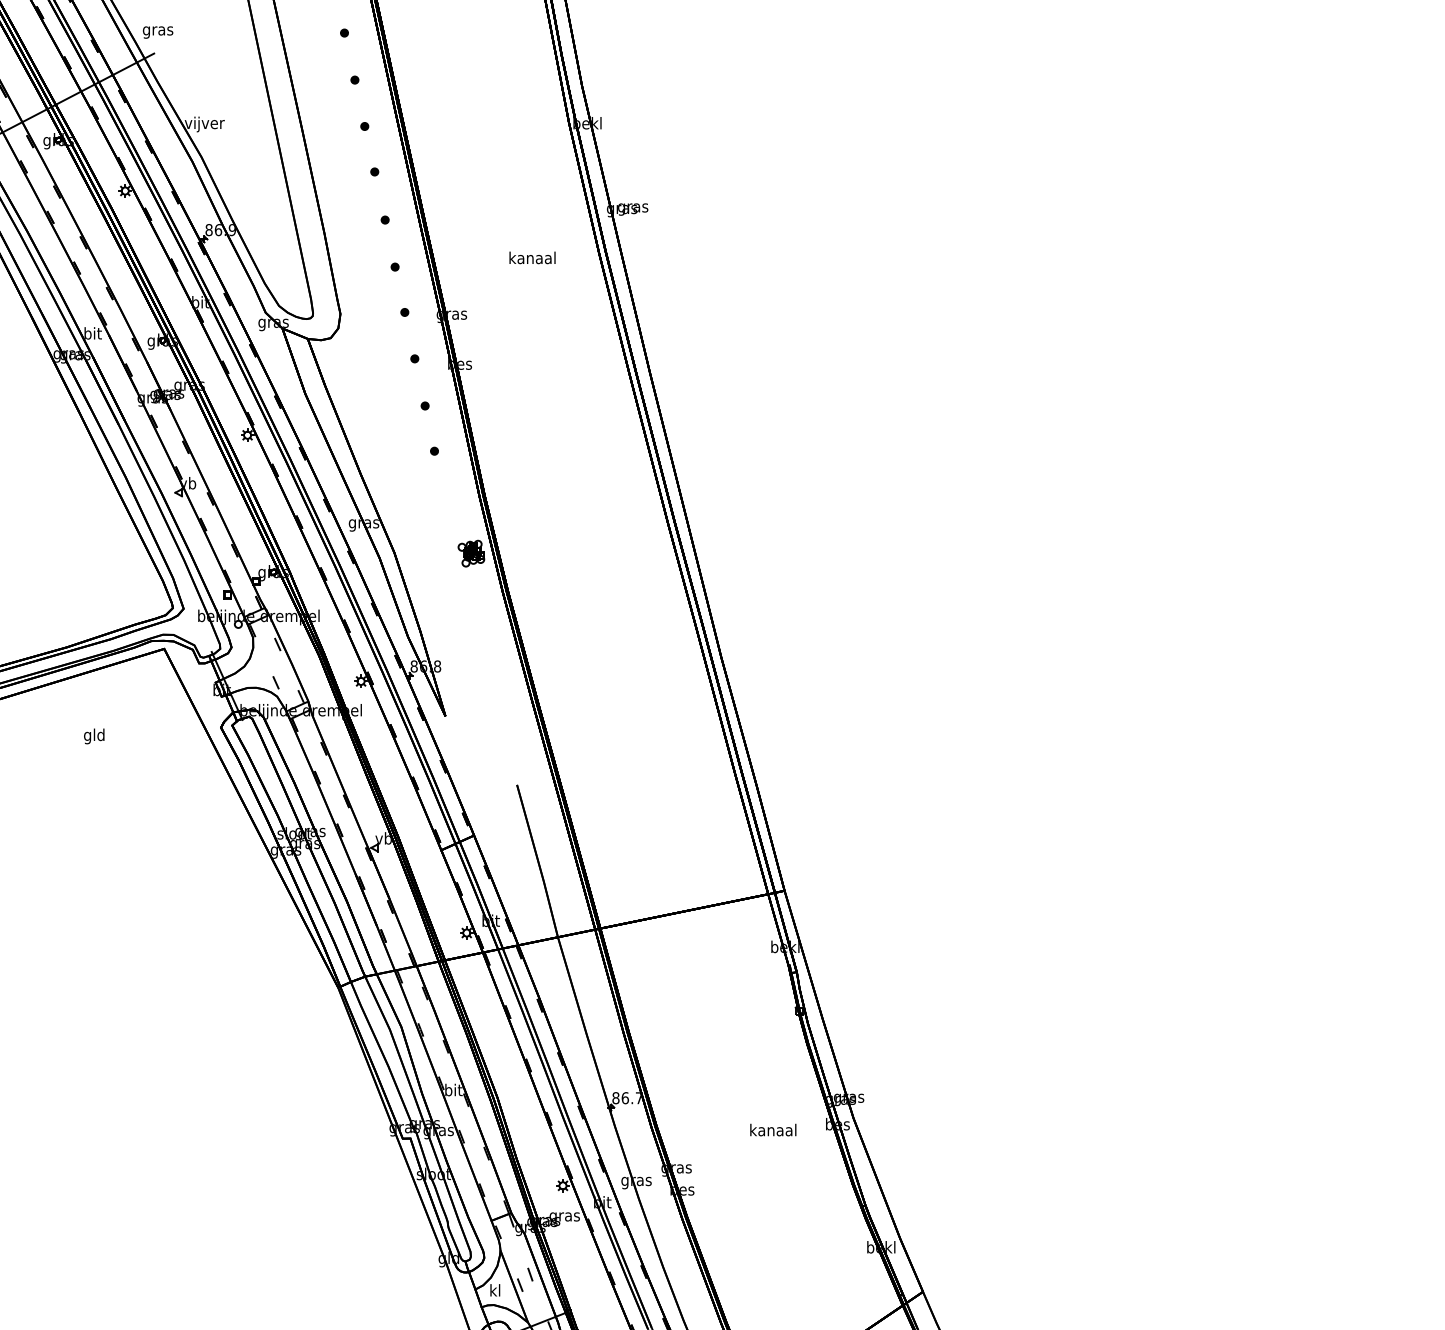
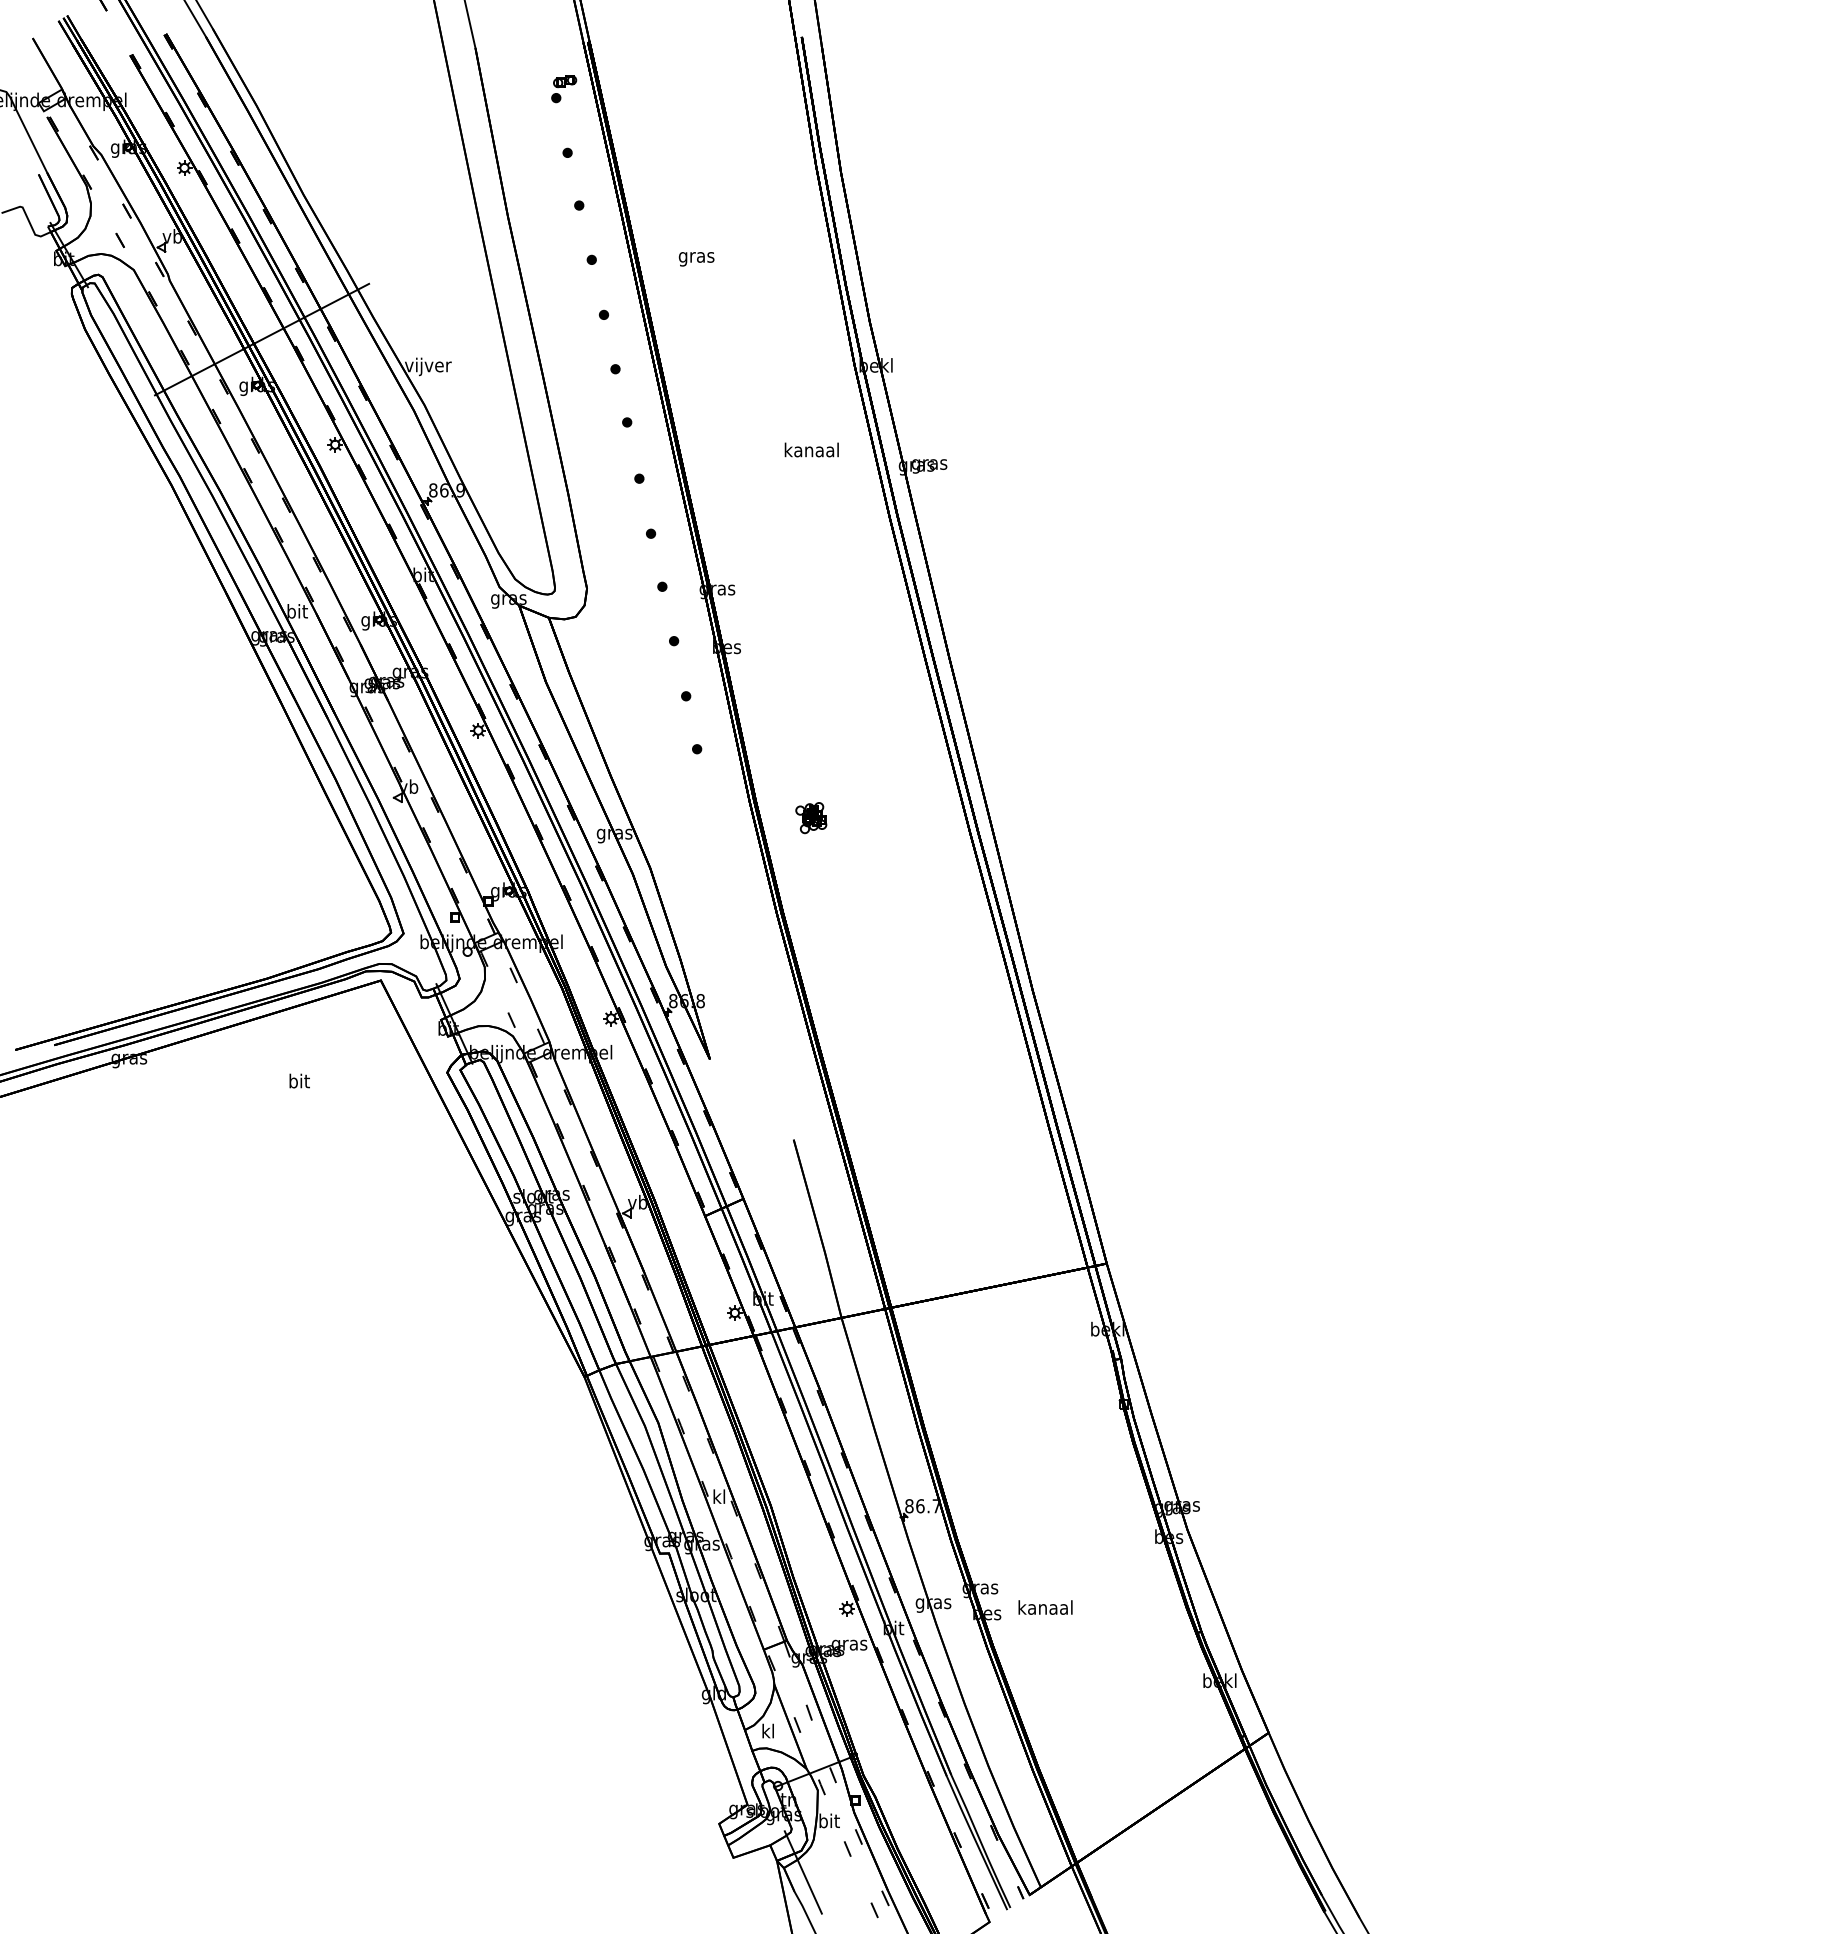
text: (157, 32) -> (696, 259), moved
text: (532, 257) -> (811, 449), moved
part: (471, 554) -> (811, 818), moved
text: (93, 736) -> (298, 1082), gld -> bit
text: (453, 1089) -> (719, 1496), bit -> kl
text: (773, 1130) -> (1045, 1607), moved

